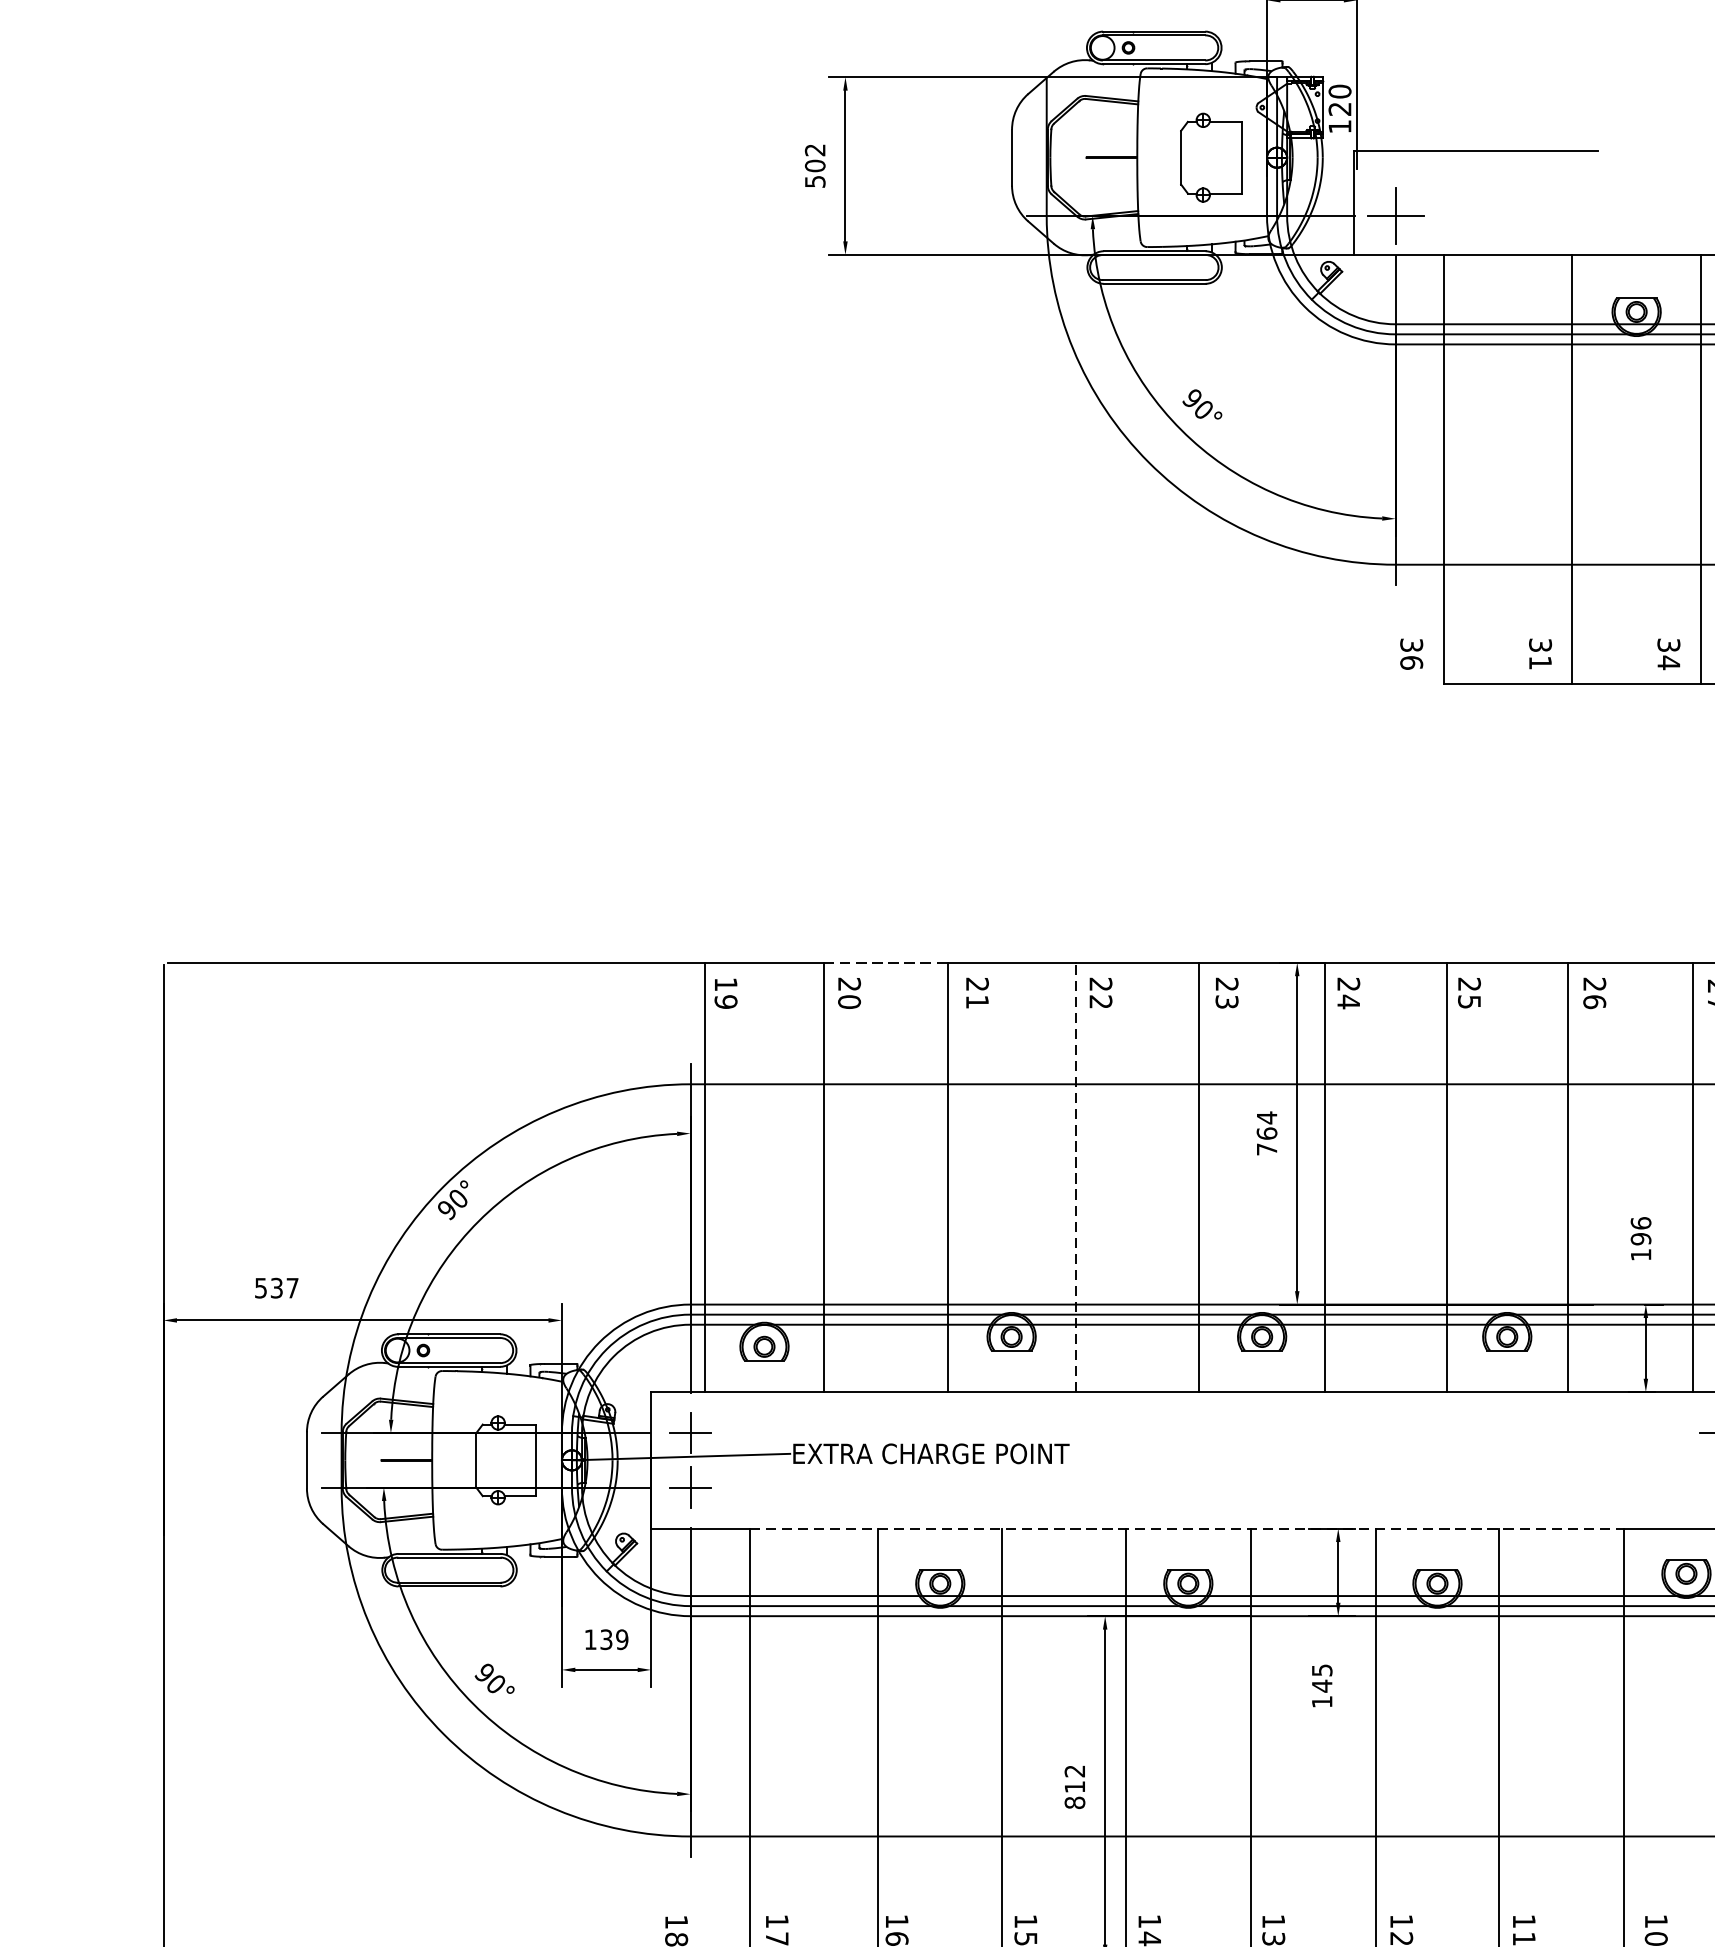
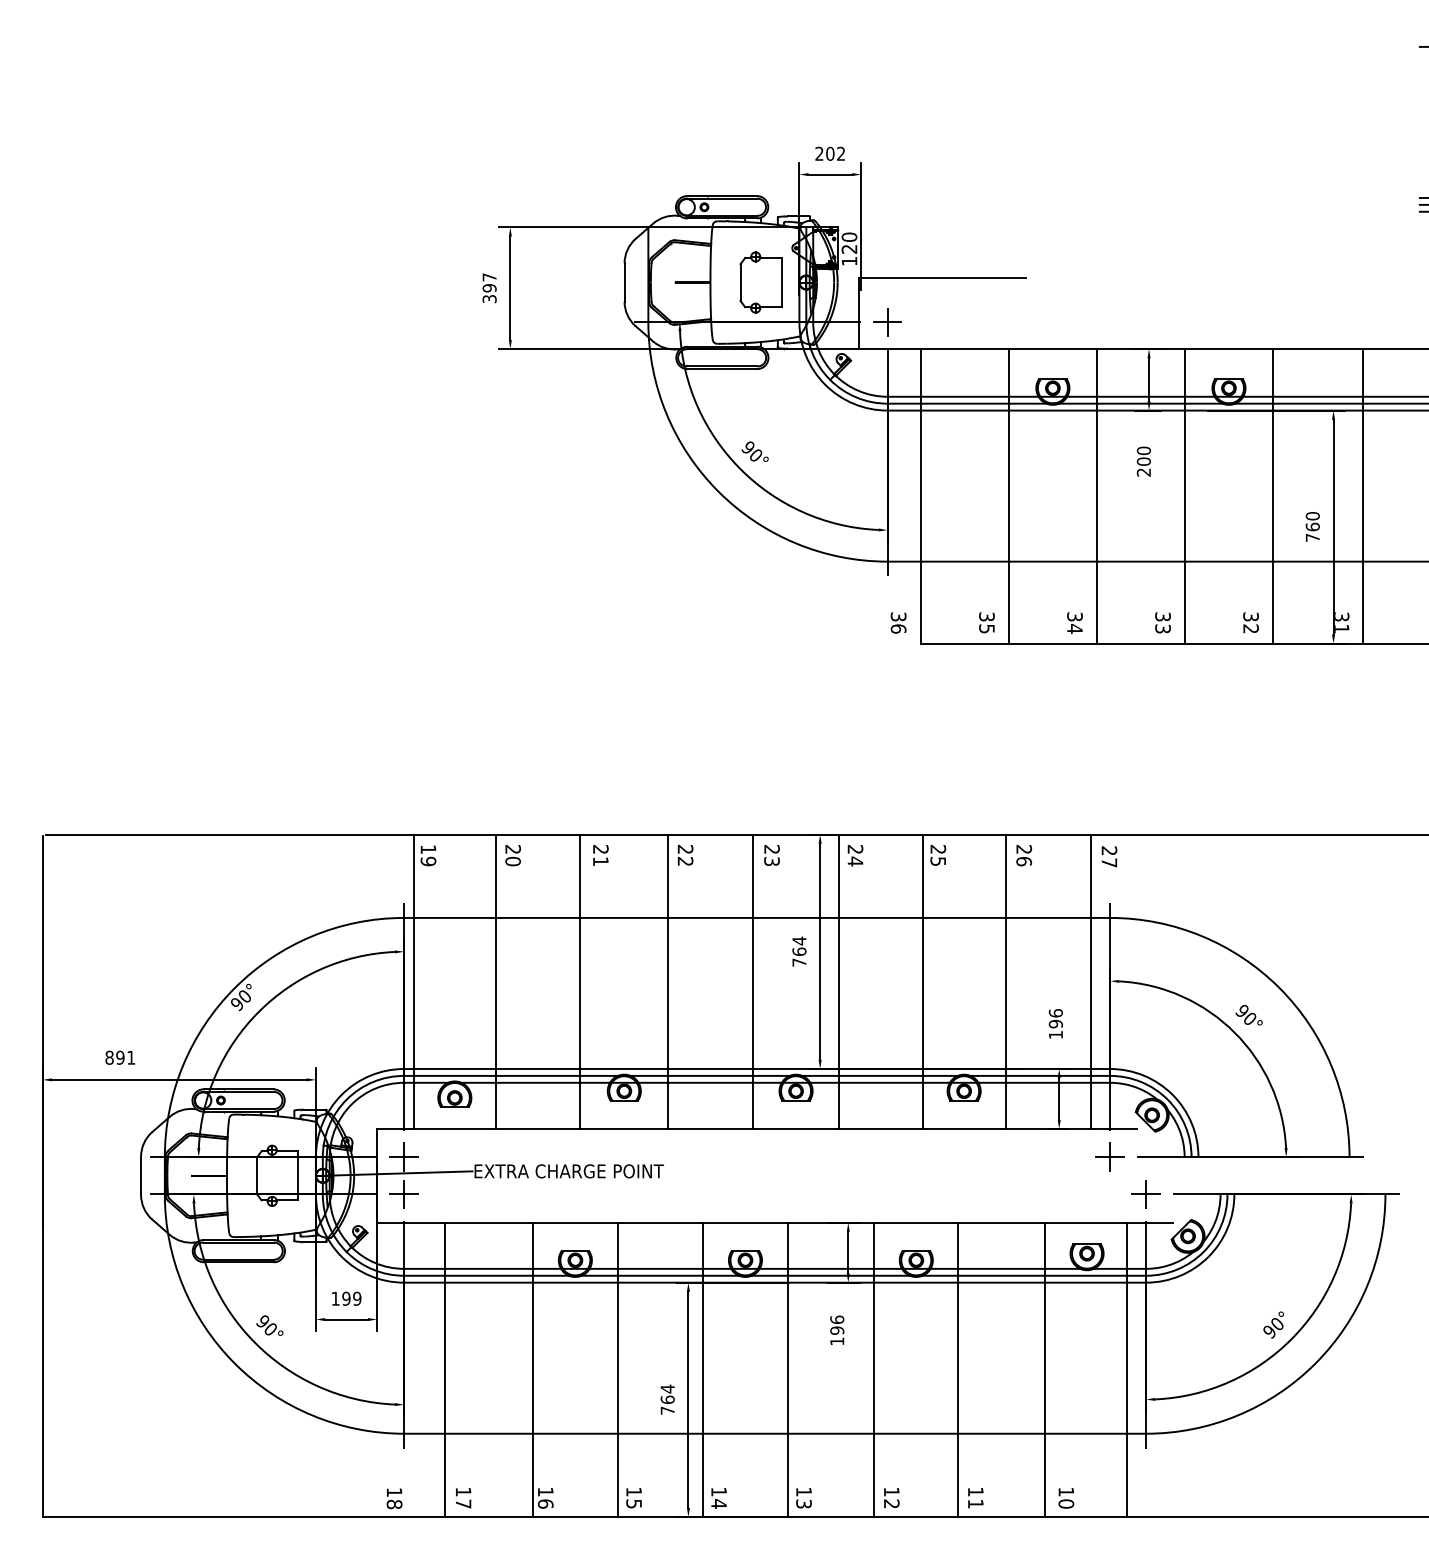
text: (815, 164) -> (489, 287), 502 -> 397
part: (1395, 215) -> (887, 322), size x0.71
text: (1539, 662) -> (986, 628), 31 -> 35
line: (886, 962) -> (538, 834), dashed -> solid
line: (1076, 1176) -> (668, 981), dashed -> solid
text: (276, 1287) -> (120, 1057), 537 -> 891
line: (1186, 1528) -> (744, 1222), dashed -> solid
text: (606, 1639) -> (346, 1298), 139 -> 199
text: (1322, 1678) -> (837, 1325), 145 -> 196
text: (1074, 1786) -> (667, 1399), 812 -> 764

